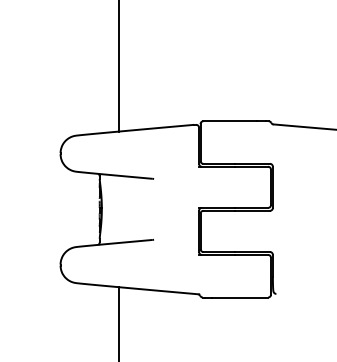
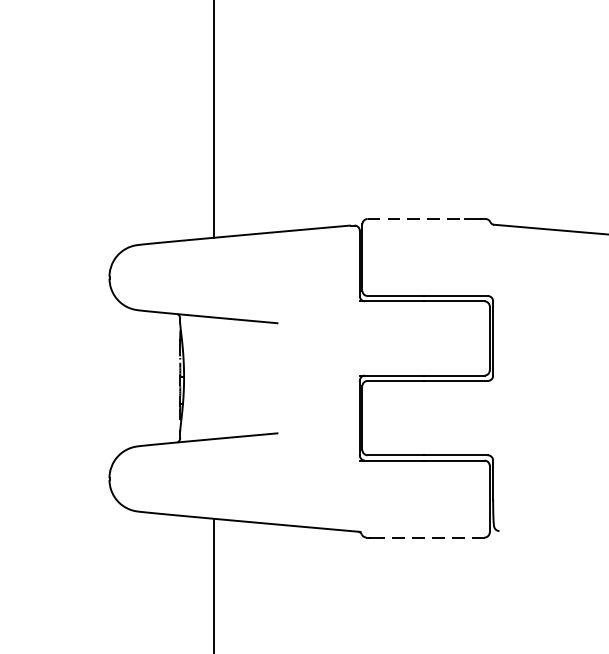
line: (230, 121) -> (416, 219), solid -> dashed
line: (240, 297) -> (434, 537), solid -> dashed

